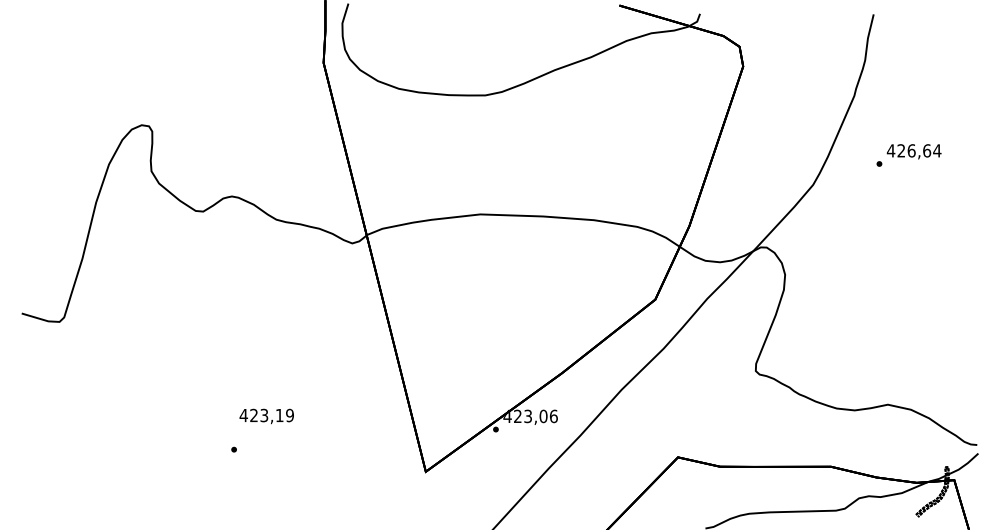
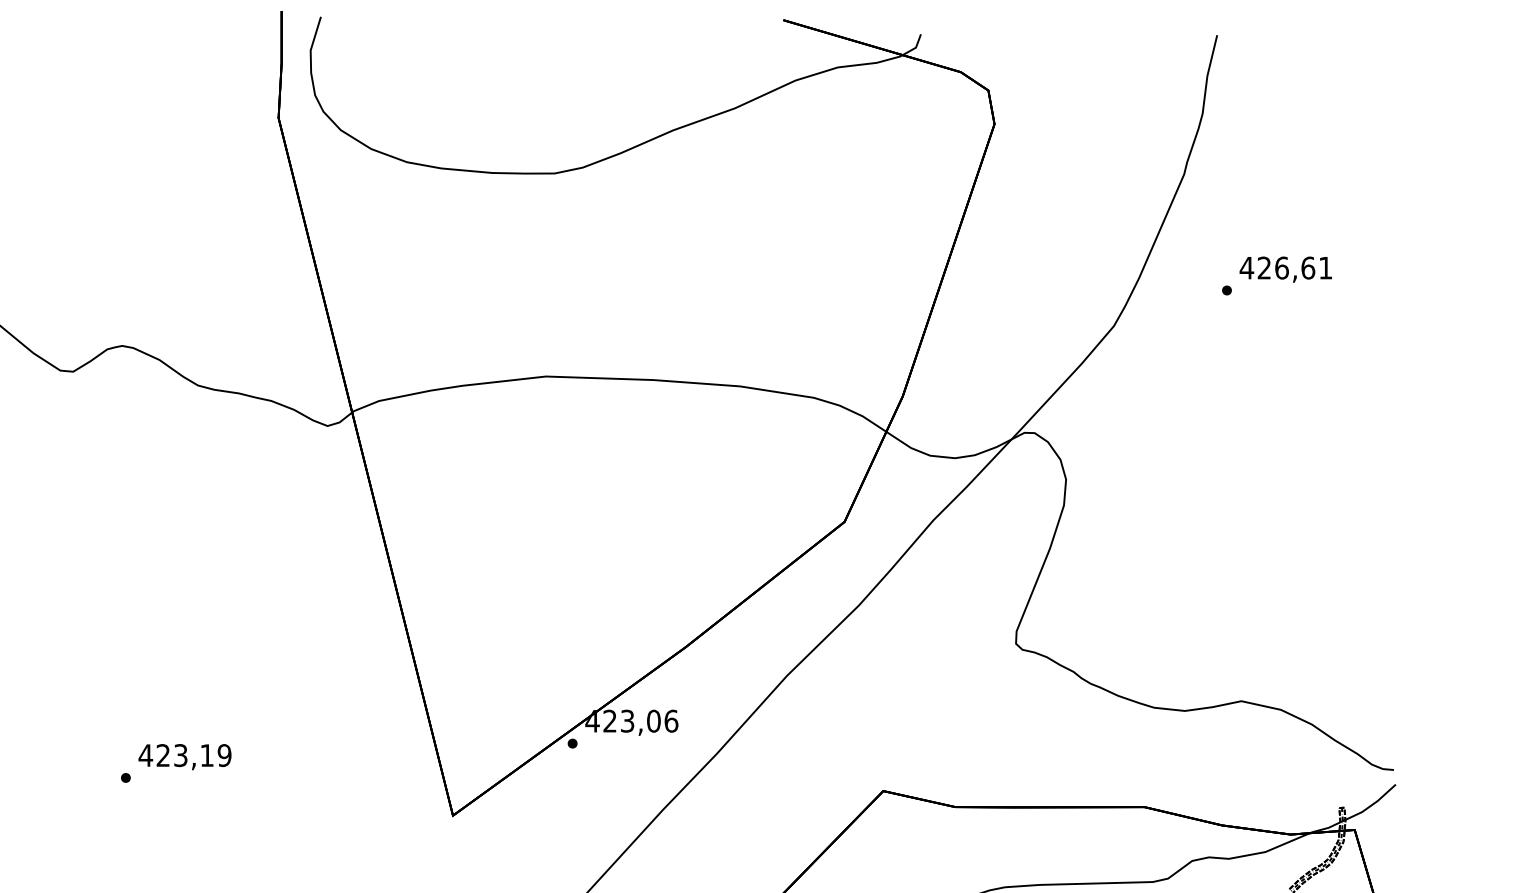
text: (937, 150) -> (1326, 267), 426,64 -> 426,61
text: (266, 416) -> (184, 757), moved

